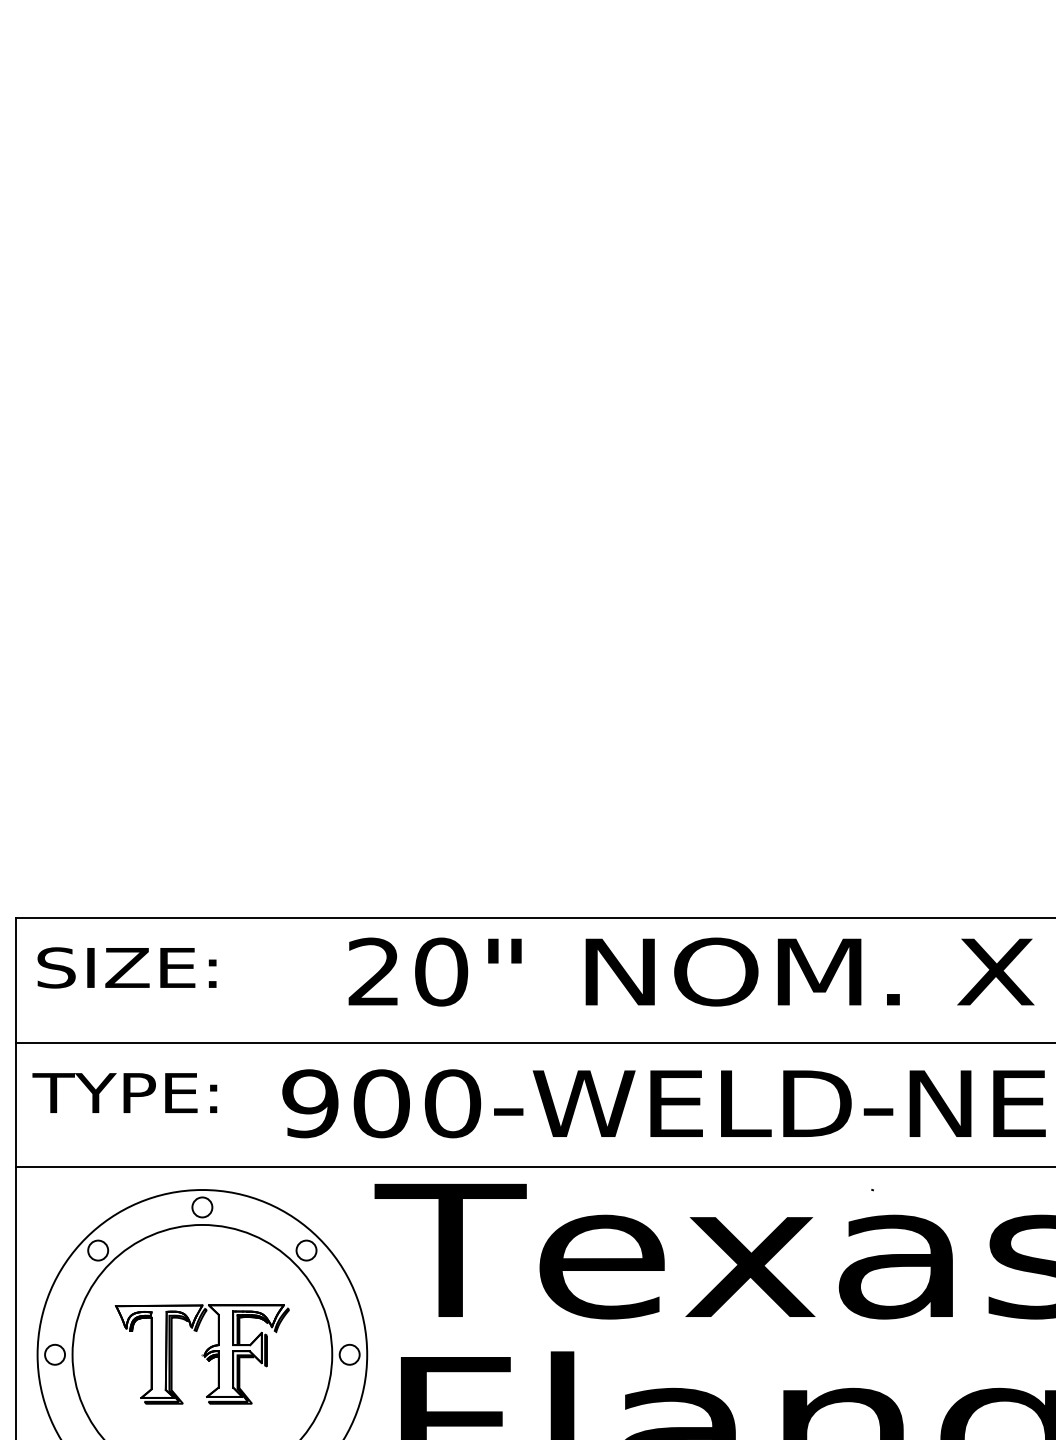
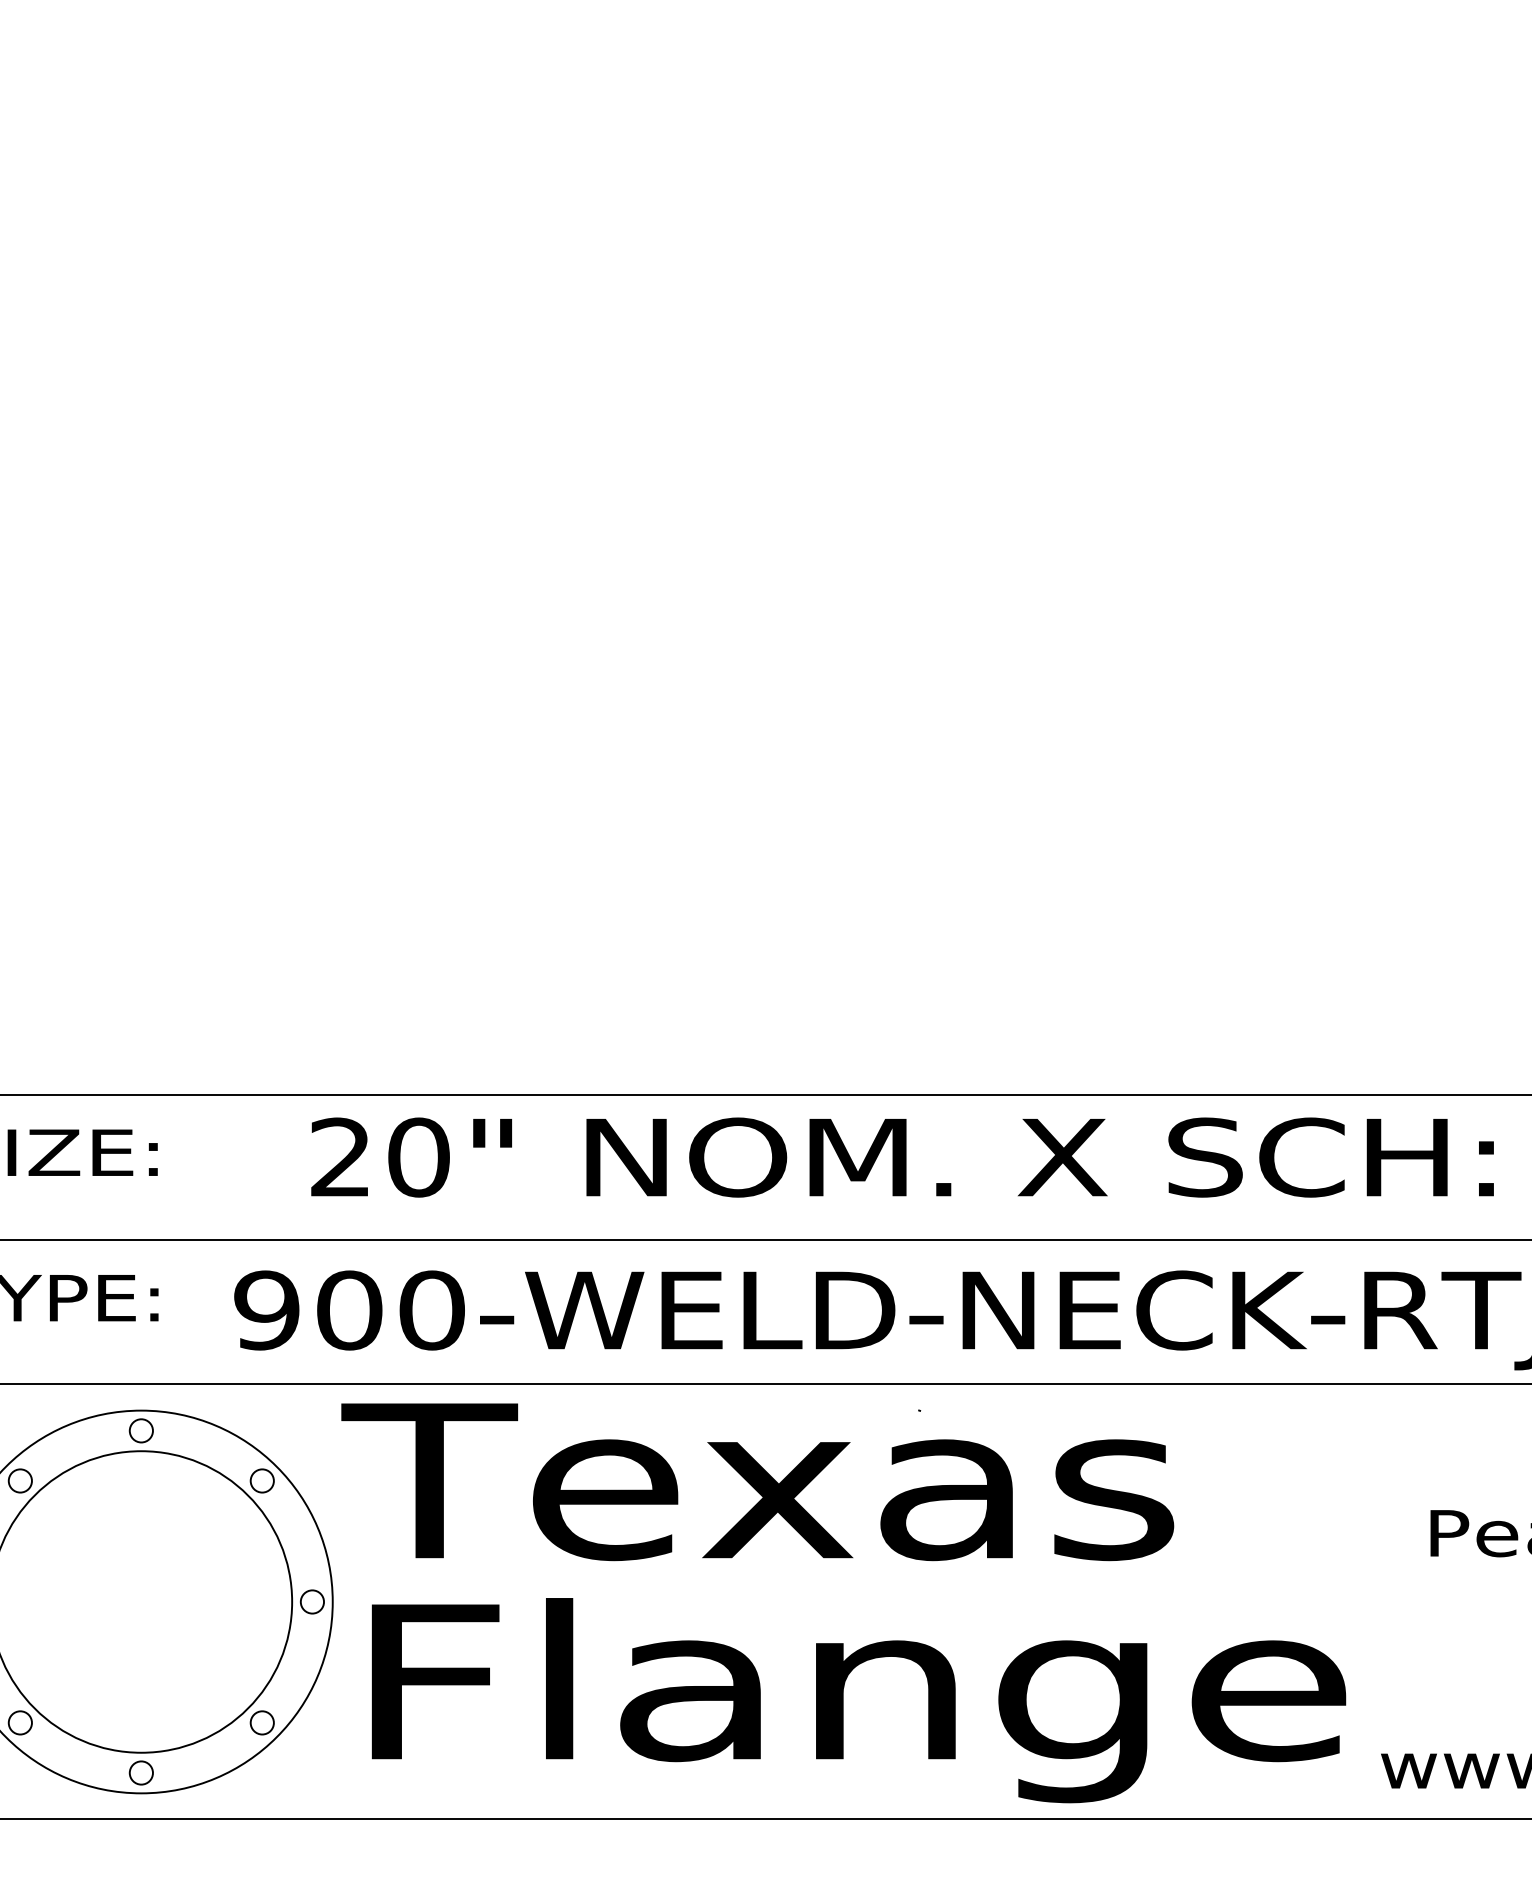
part: (202, 1354) -> (141, 1601), removed

